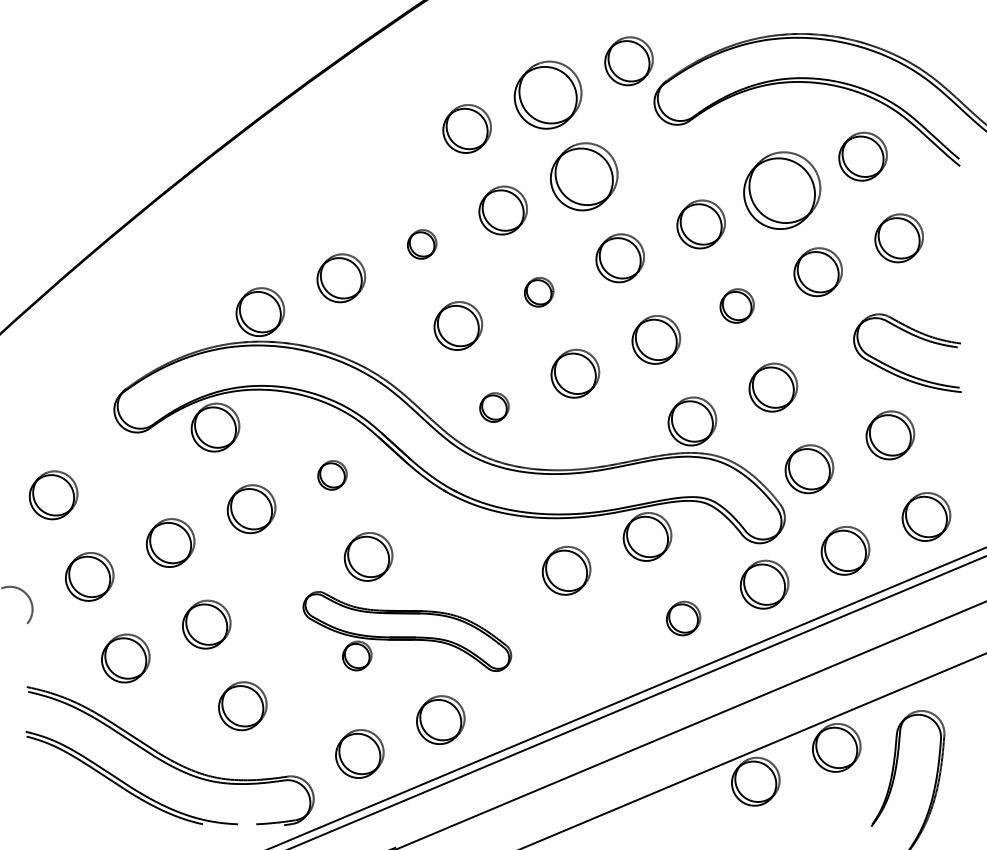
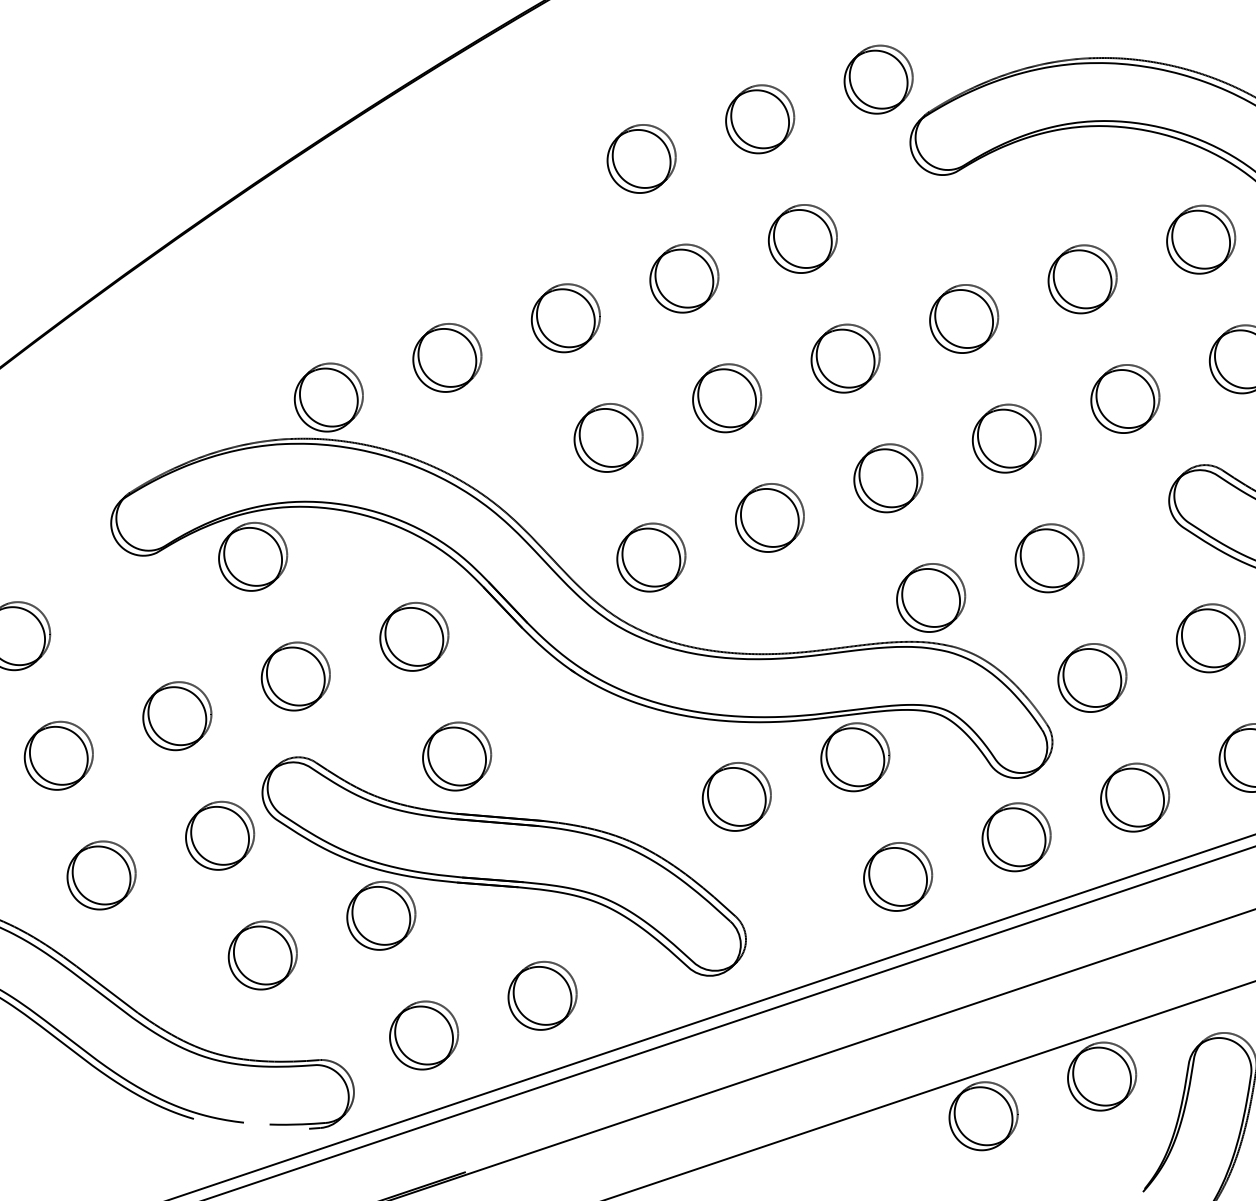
part: (547, 94) -> (759, 118), size x0.71
part: (583, 176) -> (801, 238), size x0.71
part: (781, 190) -> (1081, 279), size x0.62
part: (421, 244) -> (564, 318), size x1.67
part: (538, 292) -> (725, 398), size x1.67
part: (736, 305) -> (1005, 437), size x1.43
part: (494, 407) -> (651, 557), size x1.67
part: (332, 475) -> (414, 637), size x1.67
part: (683, 618) -> (897, 876), size x1.43
part: (407, 631) -> (504, 866), size x1.67

